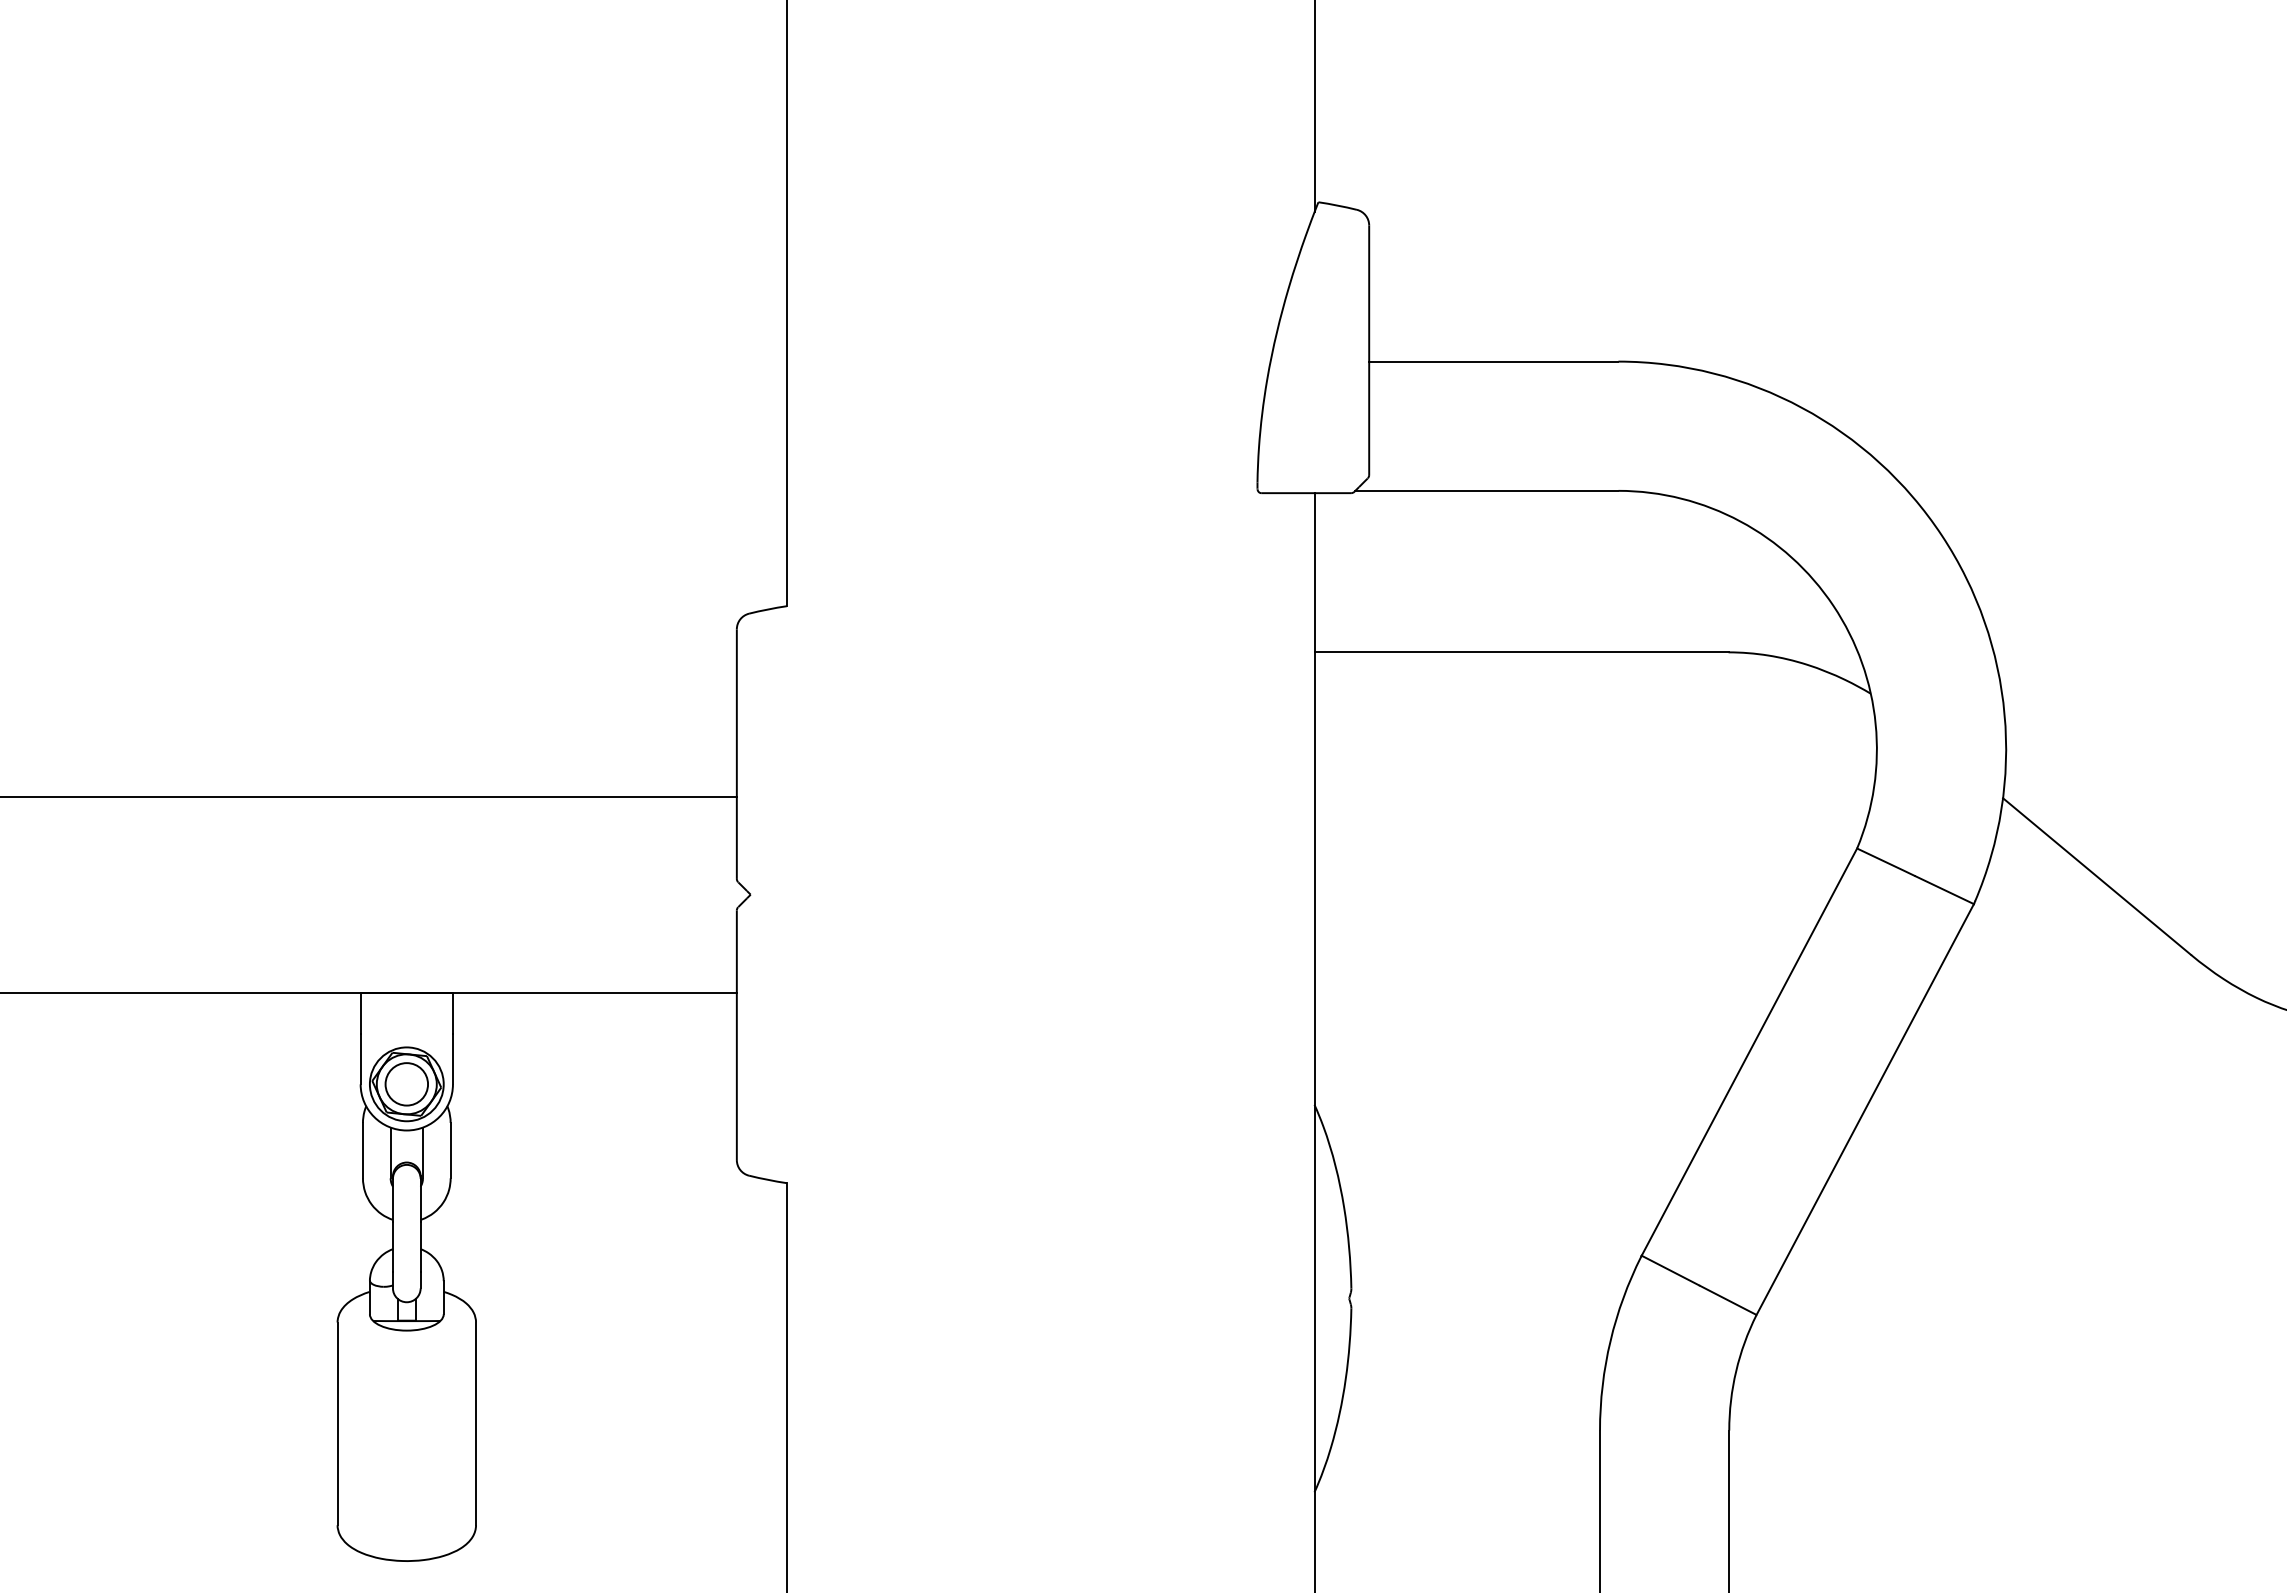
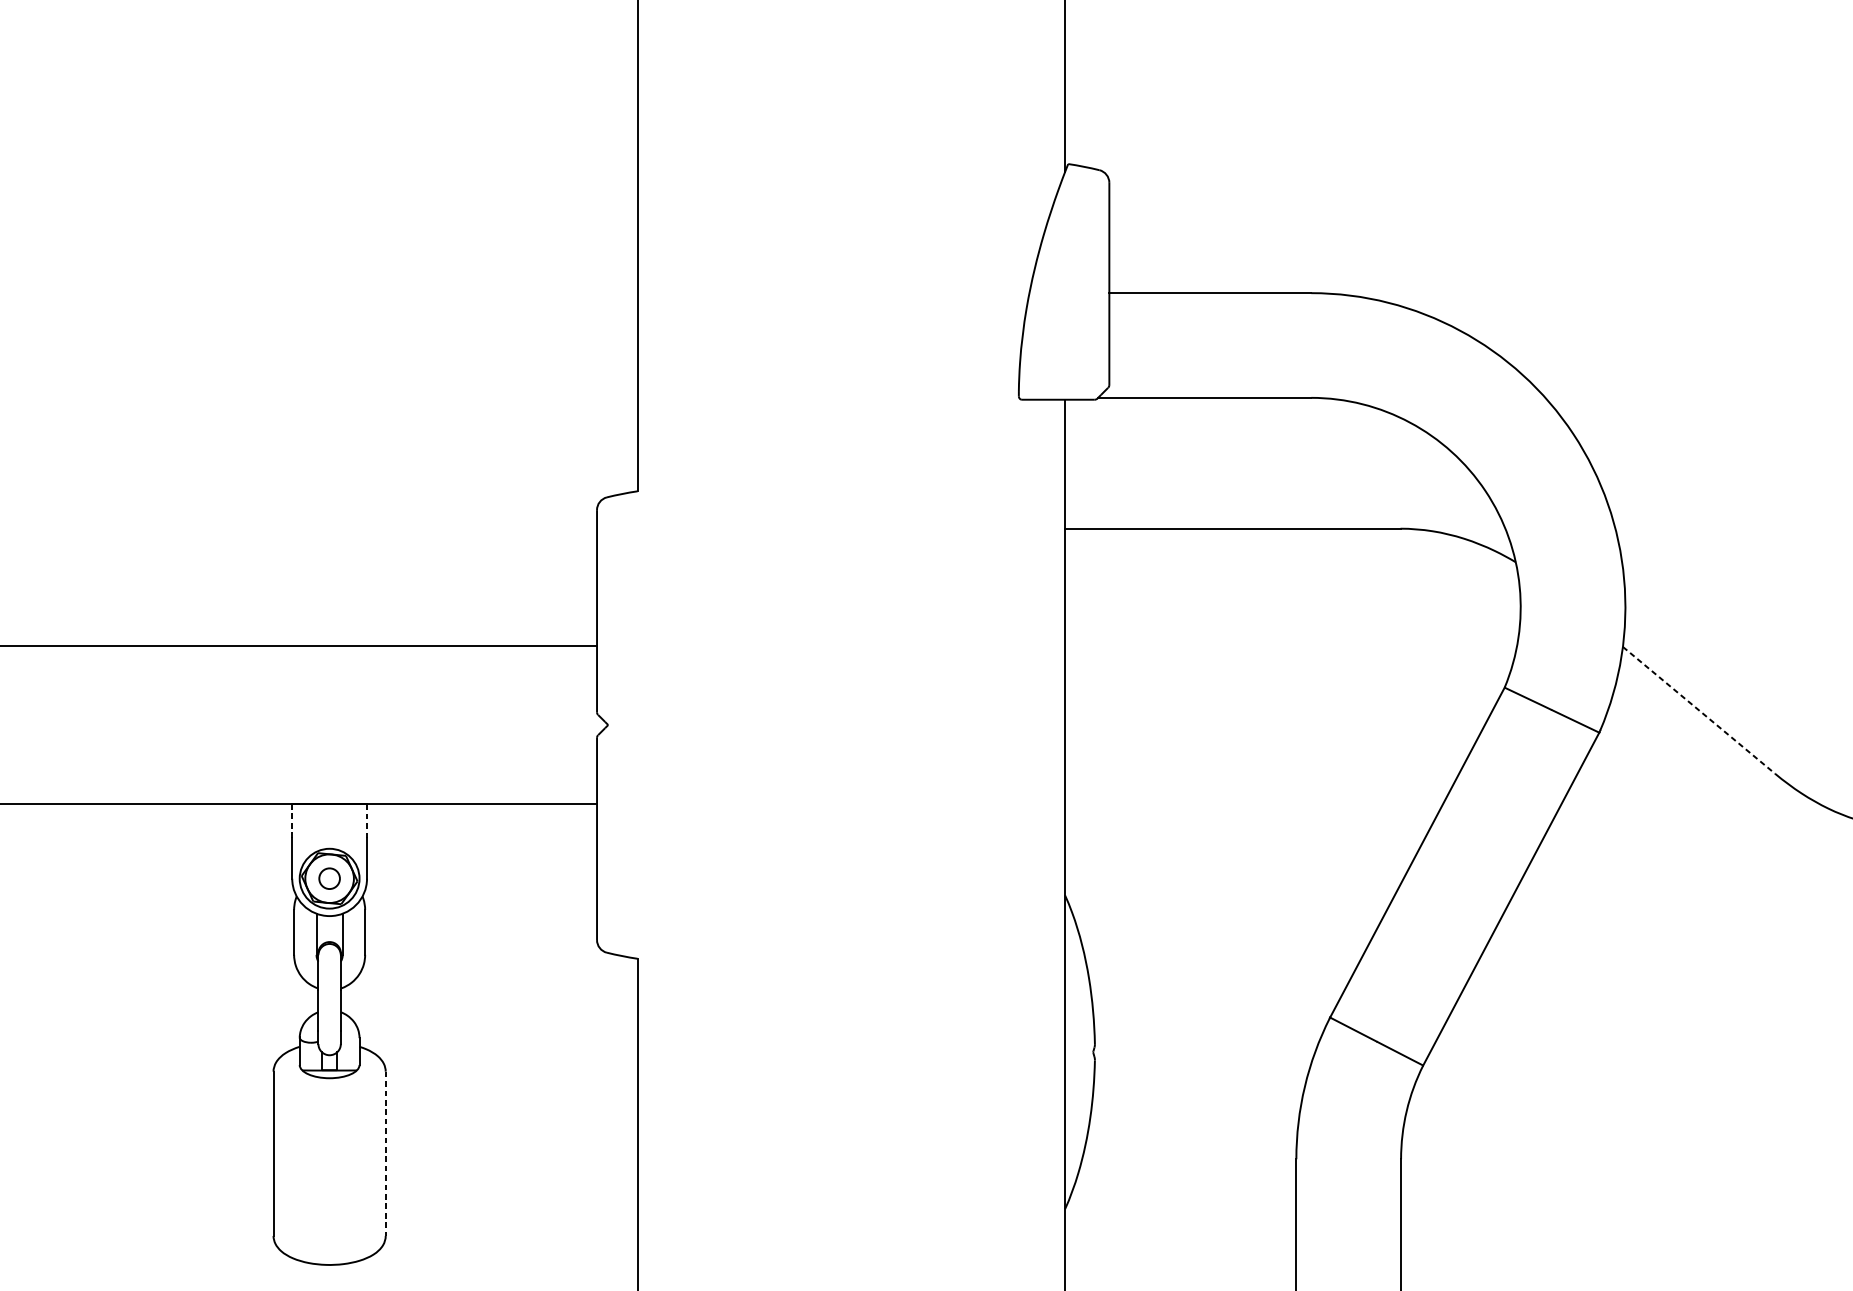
line: (2097, 876) -> (1699, 710), solid -> dashed
line: (360, 1013) -> (292, 821), solid -> dashed
line: (452, 1013) -> (366, 821), solid -> dashed
circle: (406, 1084) -> (329, 878), size x0.6
line: (476, 1424) -> (386, 1154), solid -> dashed

